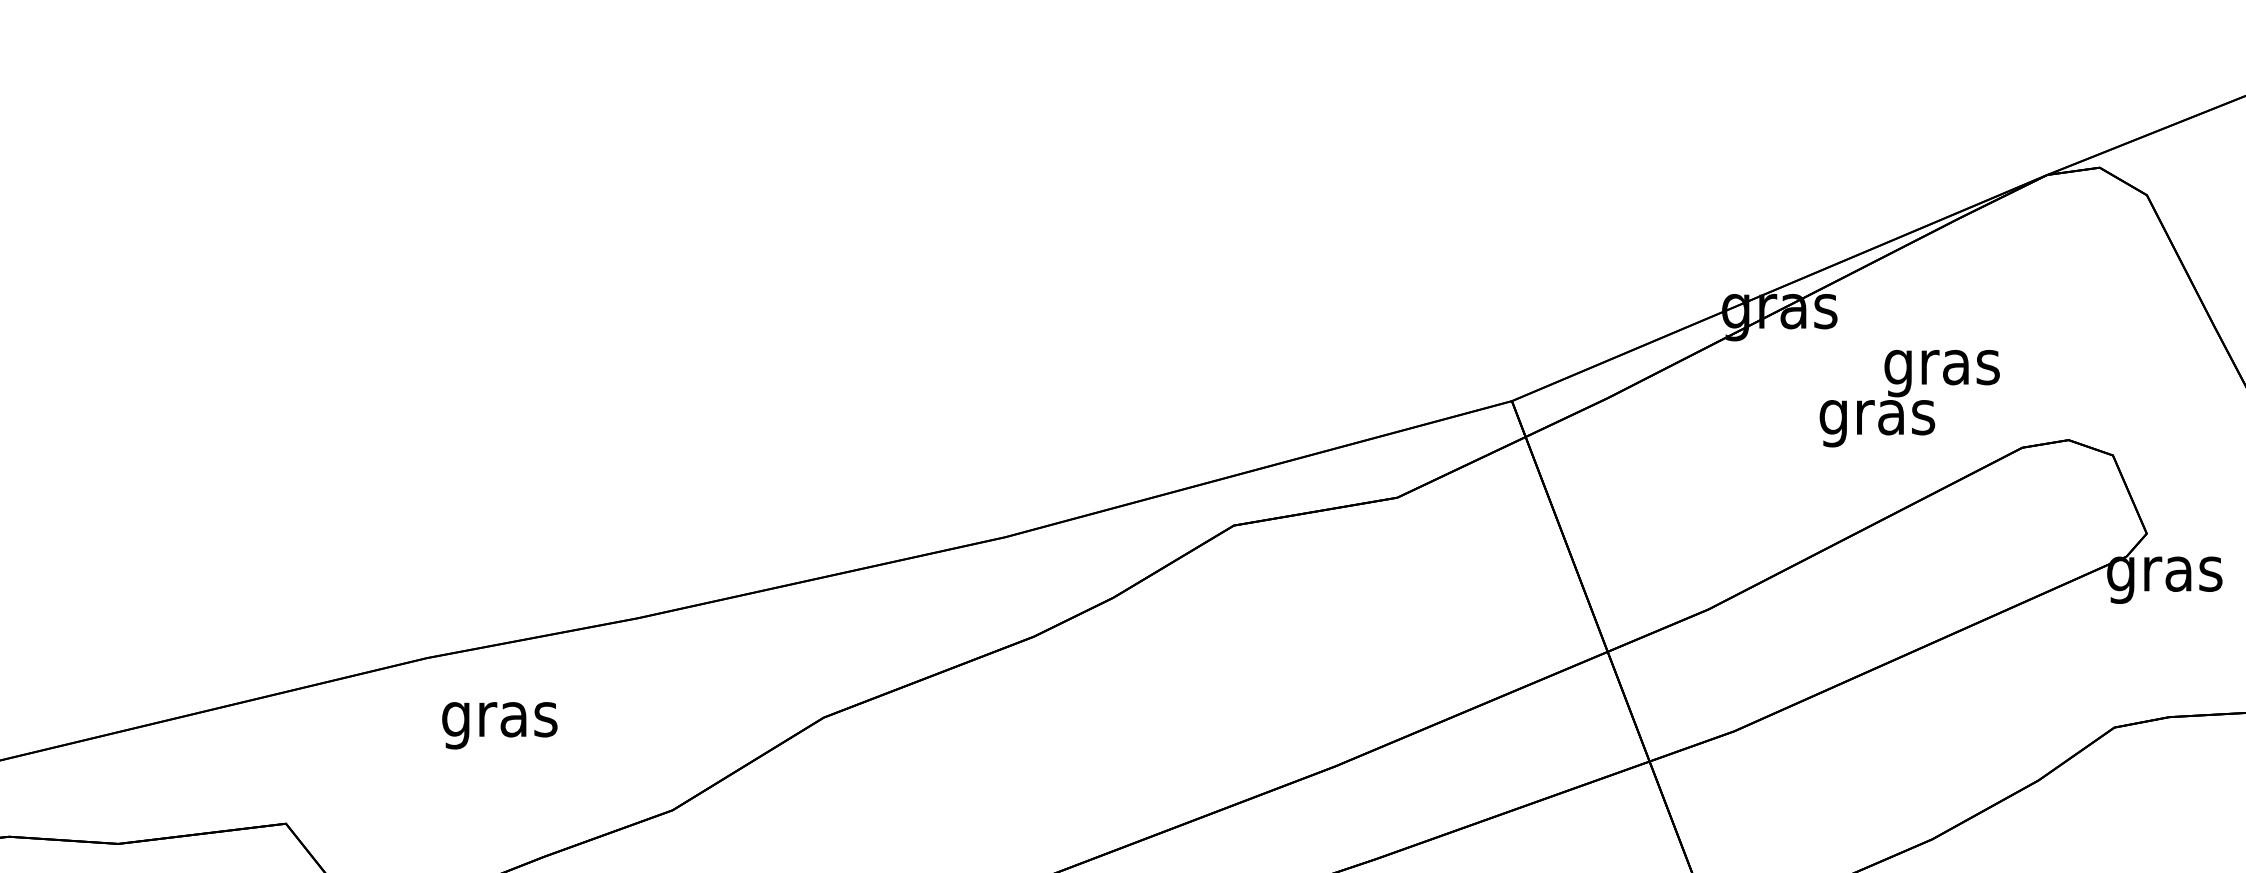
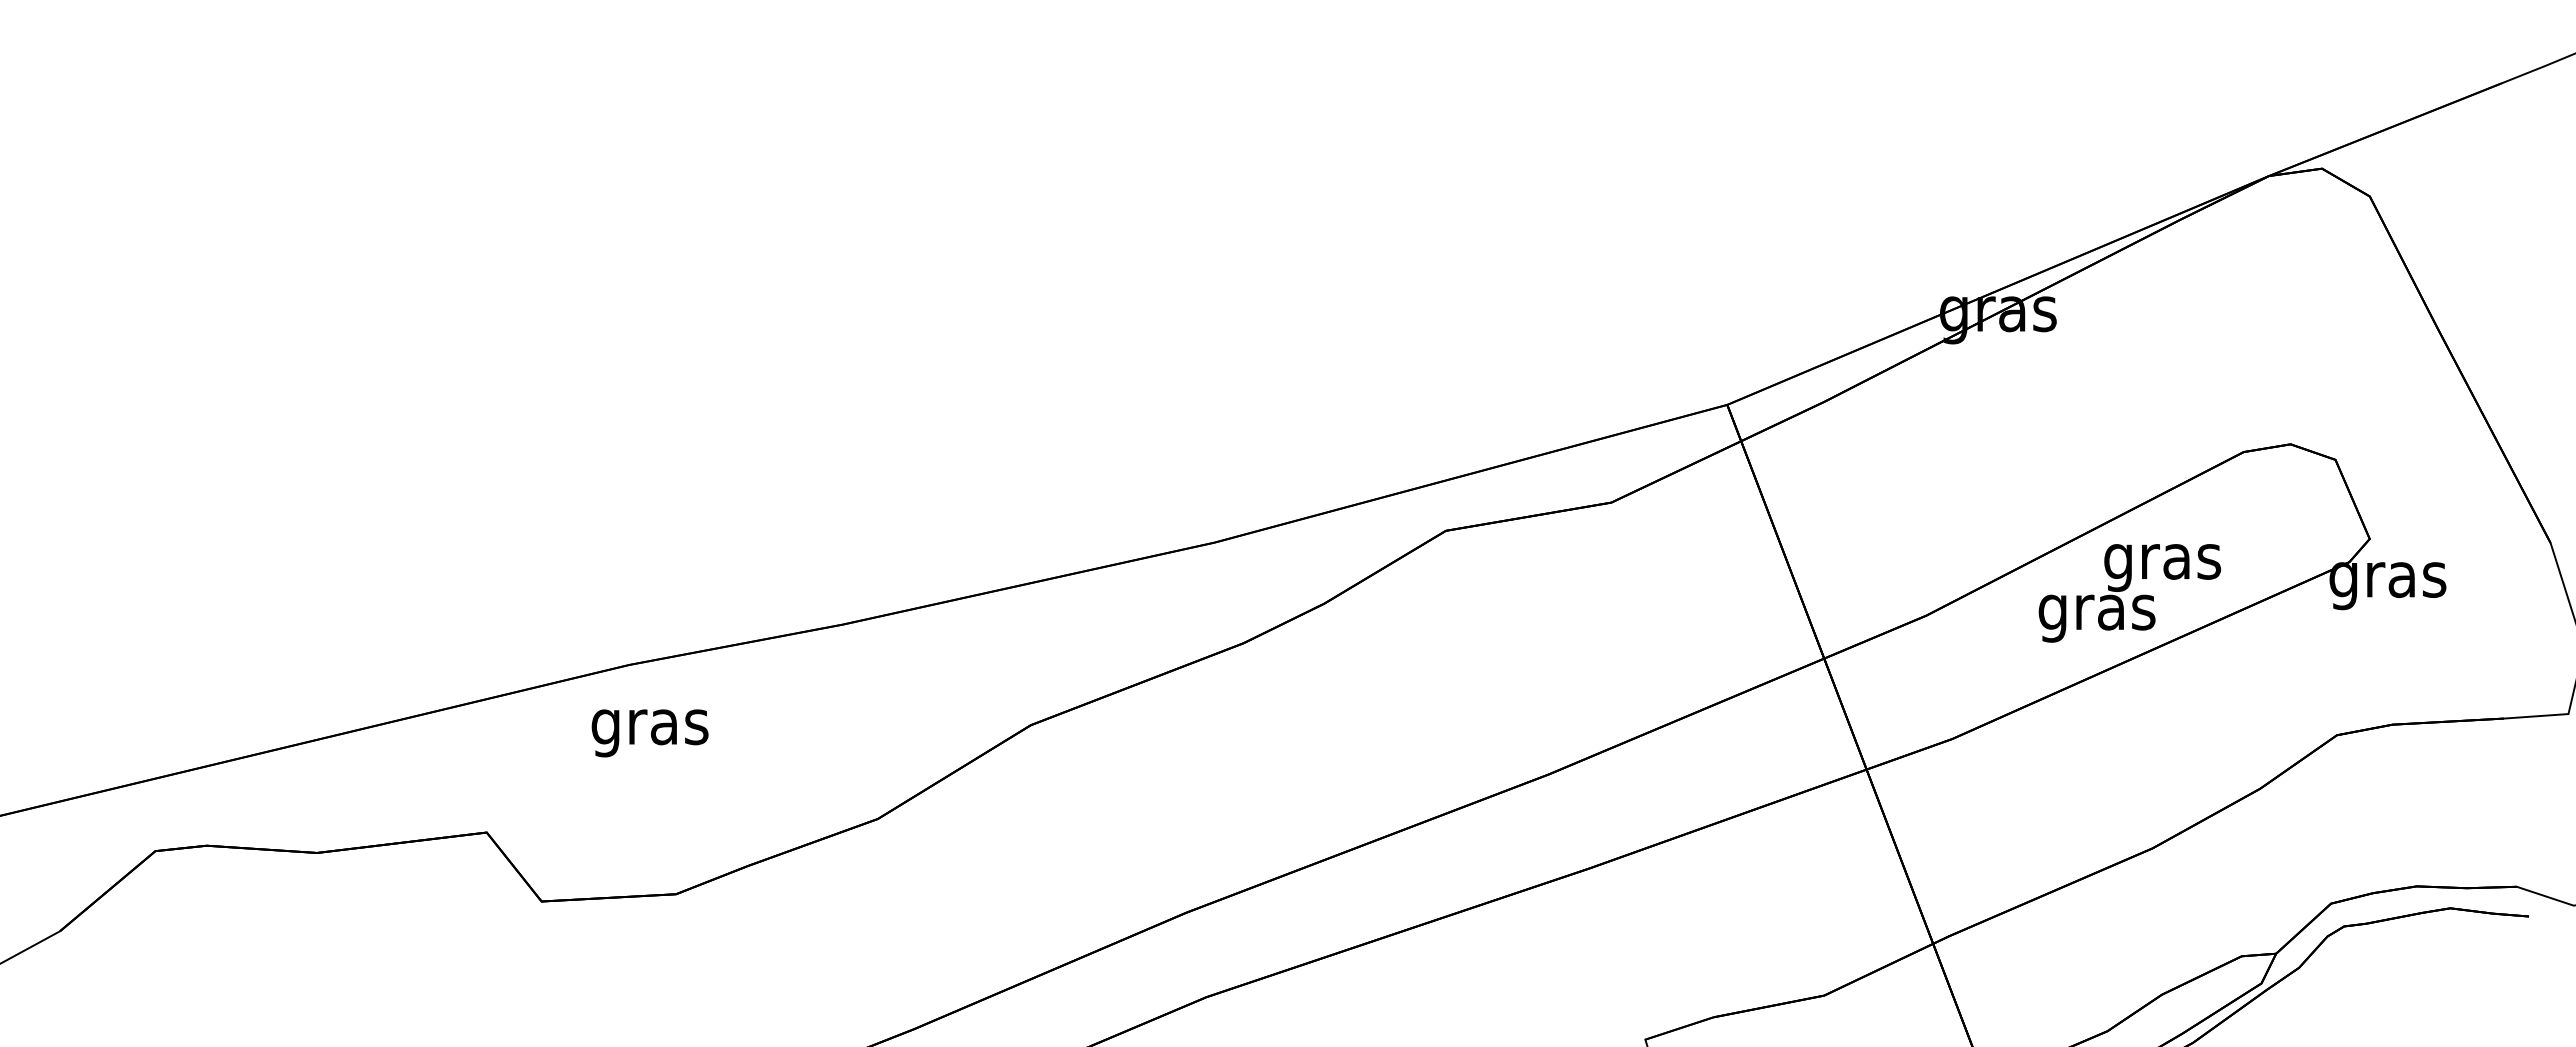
text: (1909, 398) -> (2129, 593), moved
text: (499, 725) -> (649, 733), moved

